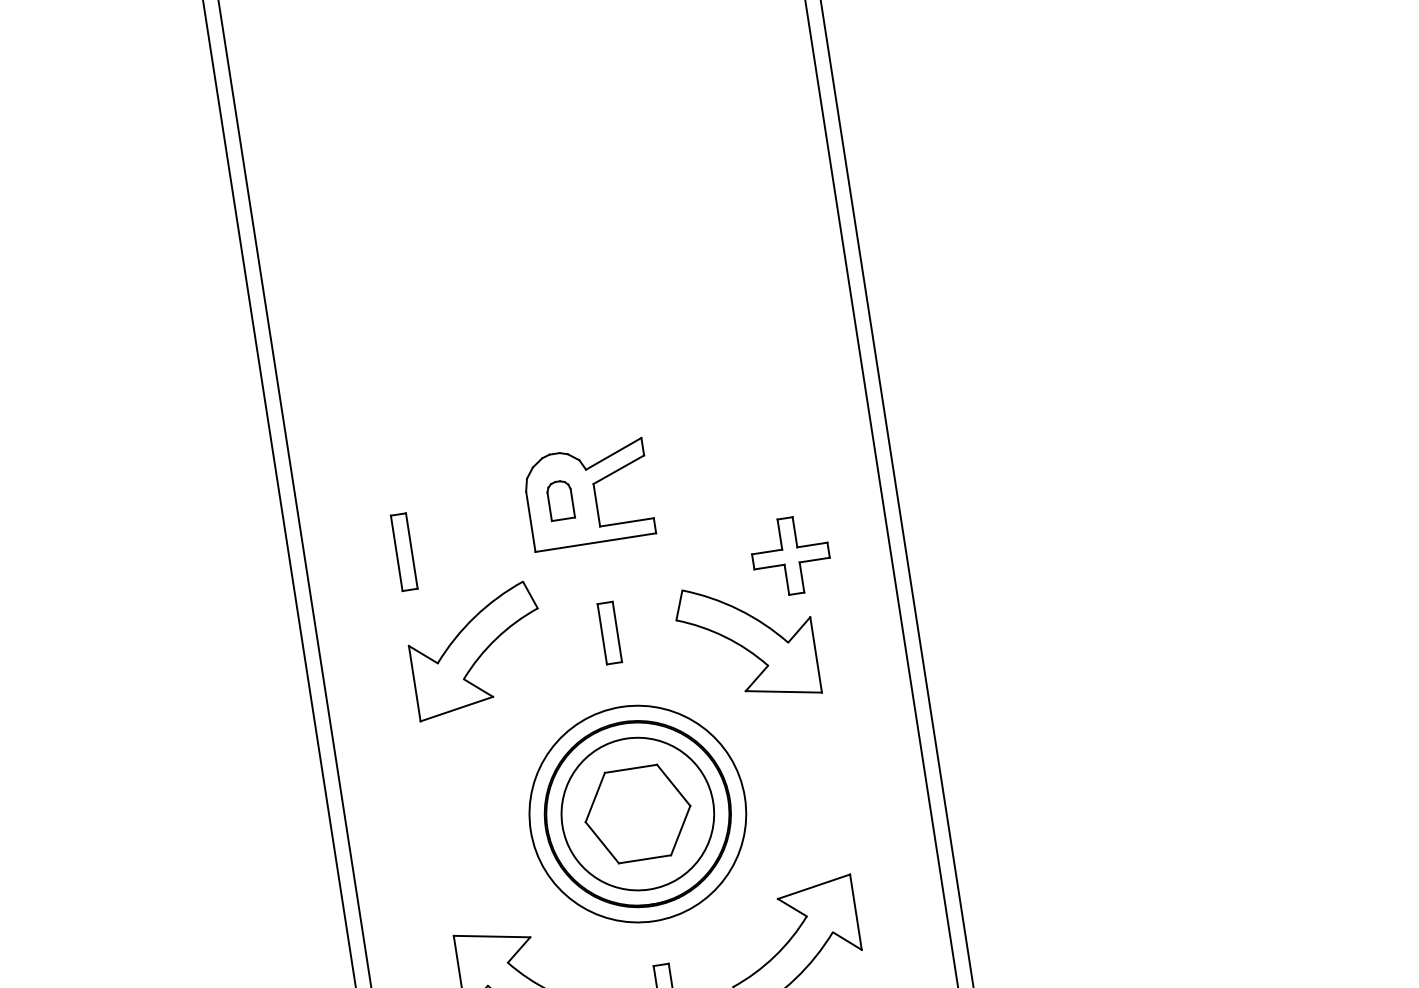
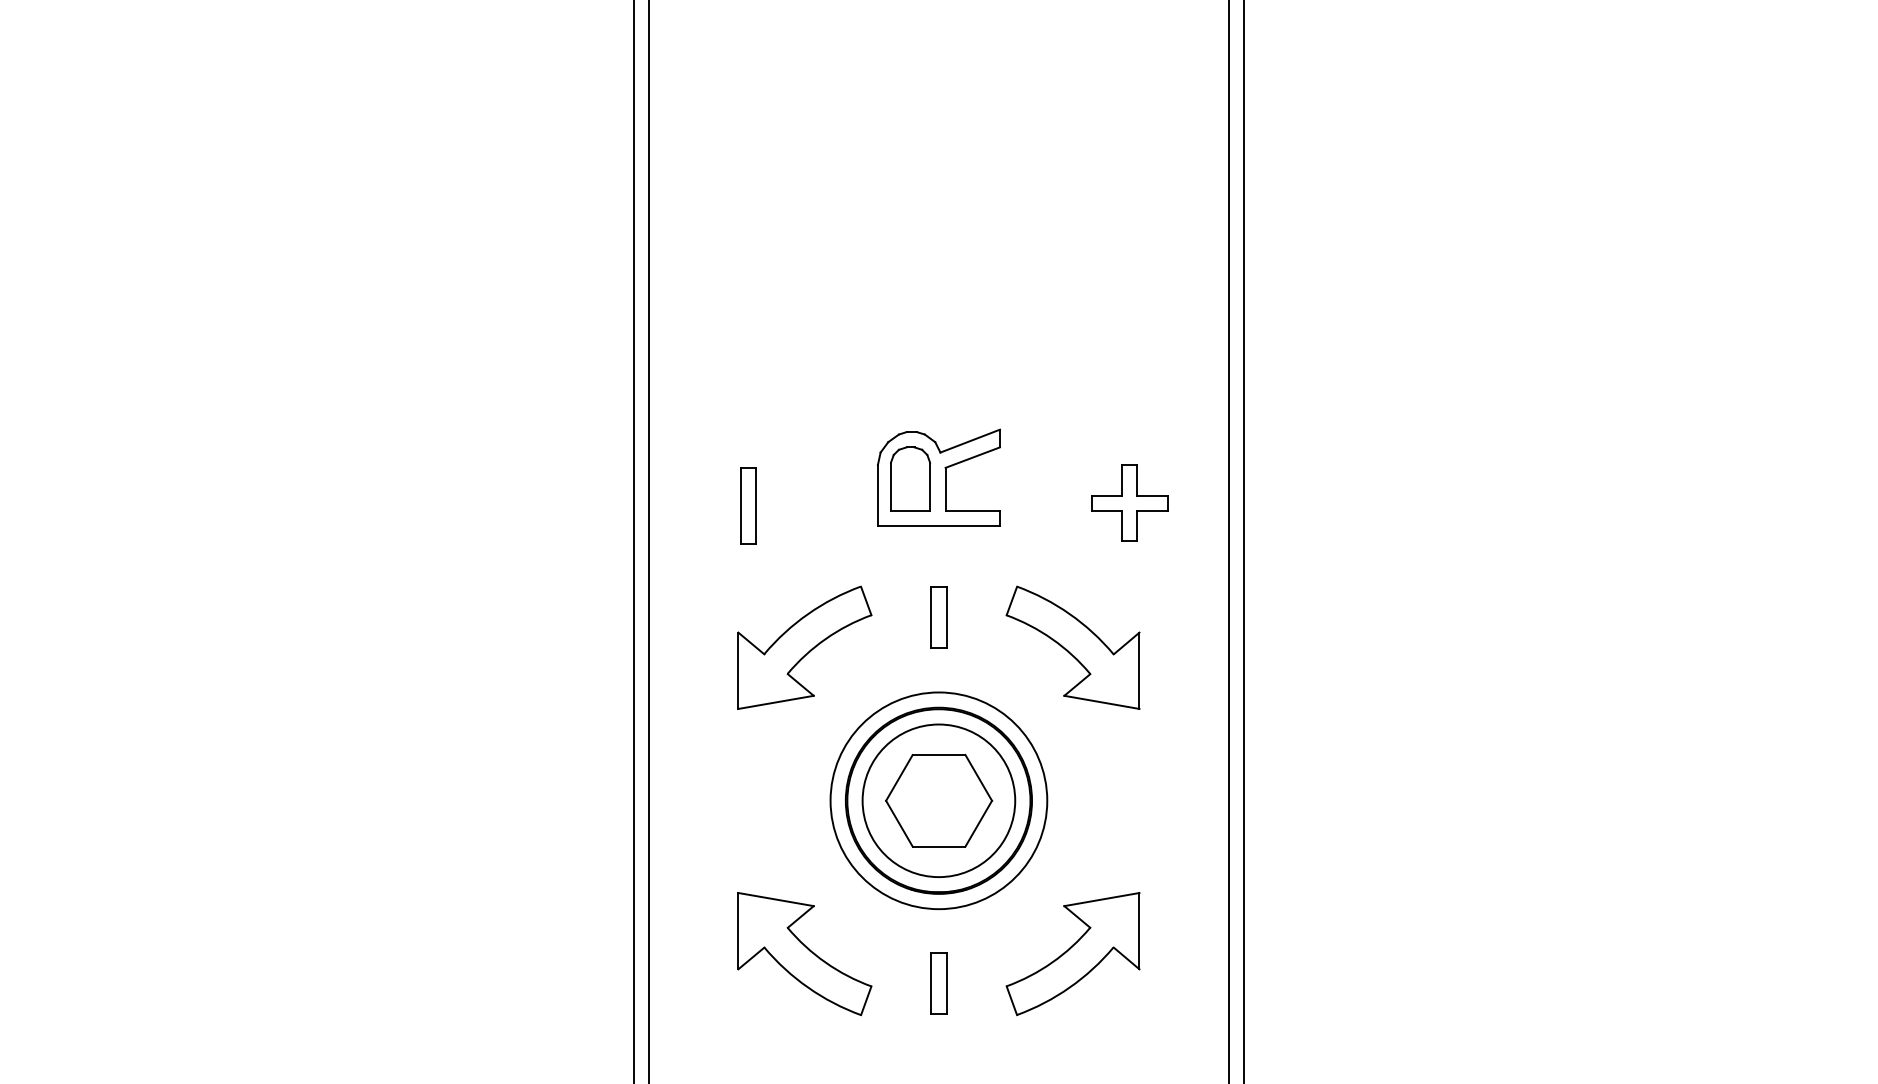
part: (560, 499) -> (910, 478), size x1.67
part: (790, 555) -> (1129, 502), moved
part: (476, 650) -> (804, 647), moved

